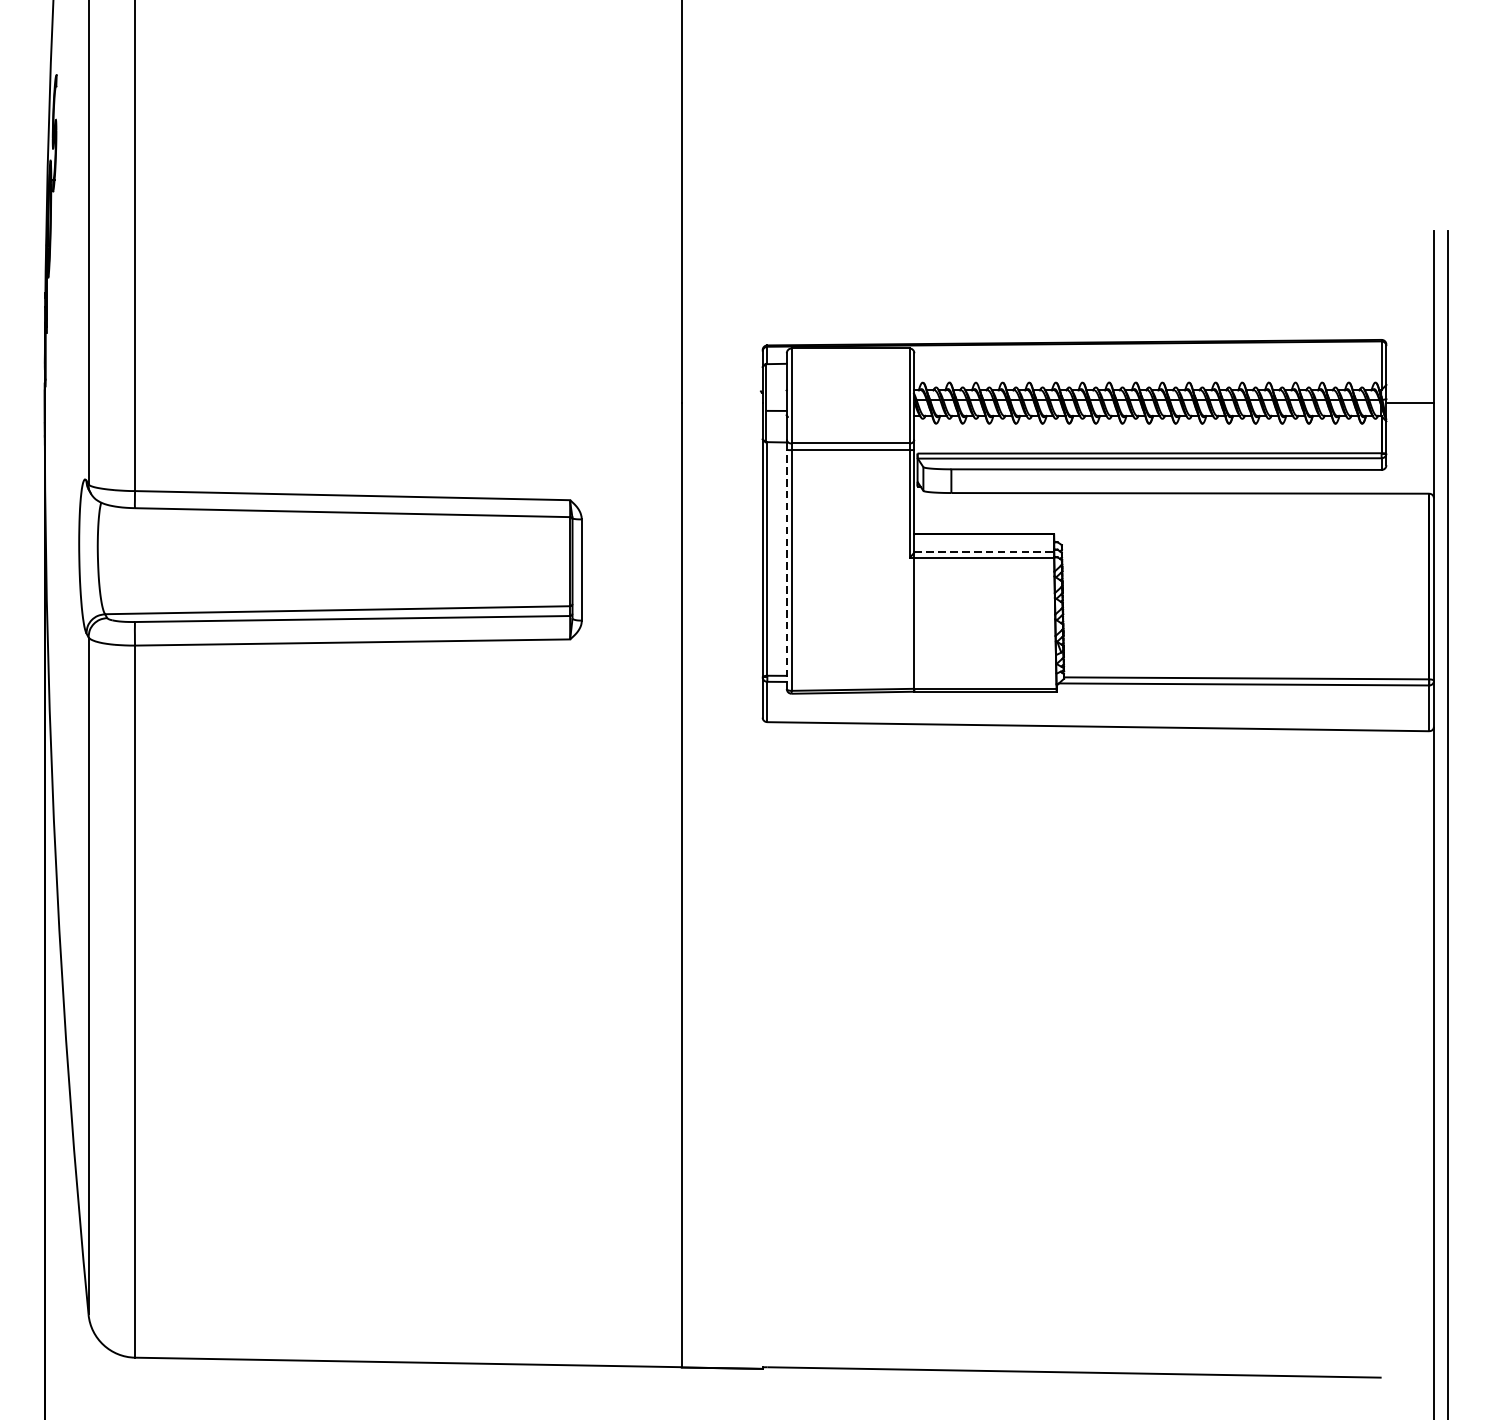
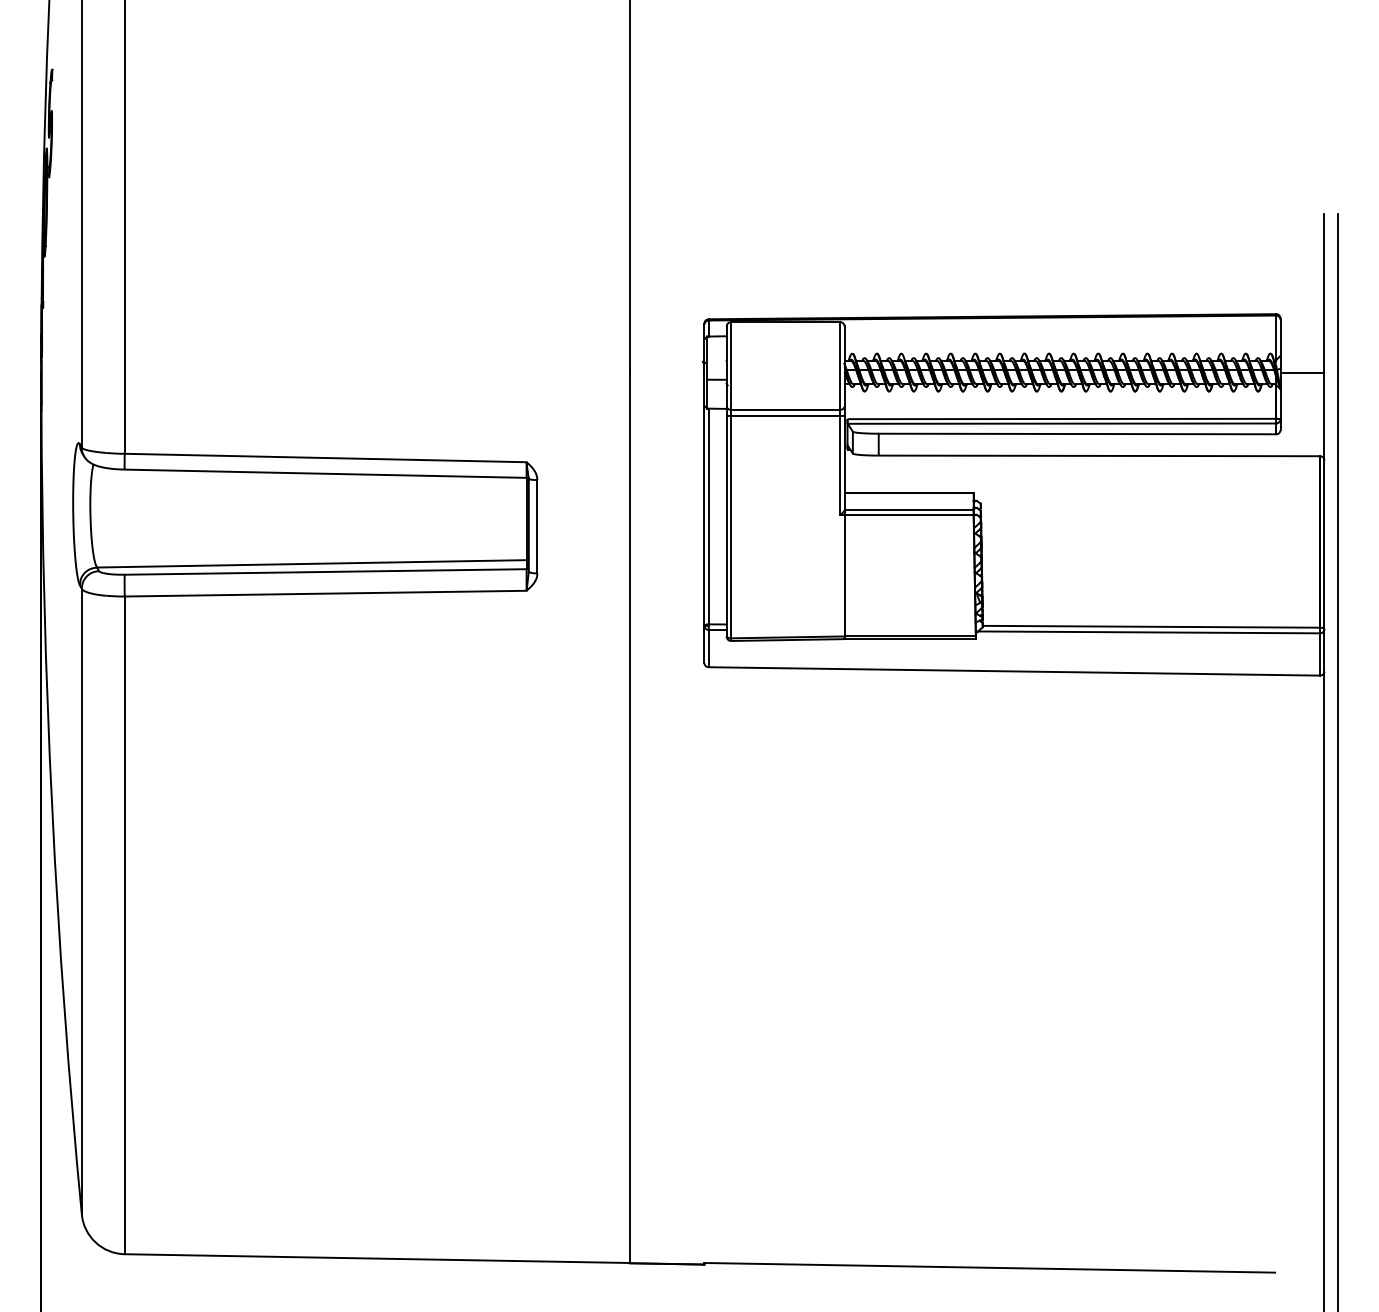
line: (984, 552) -> (909, 510), dashed -> solid
line: (786, 568) -> (726, 525), dashed -> solid

